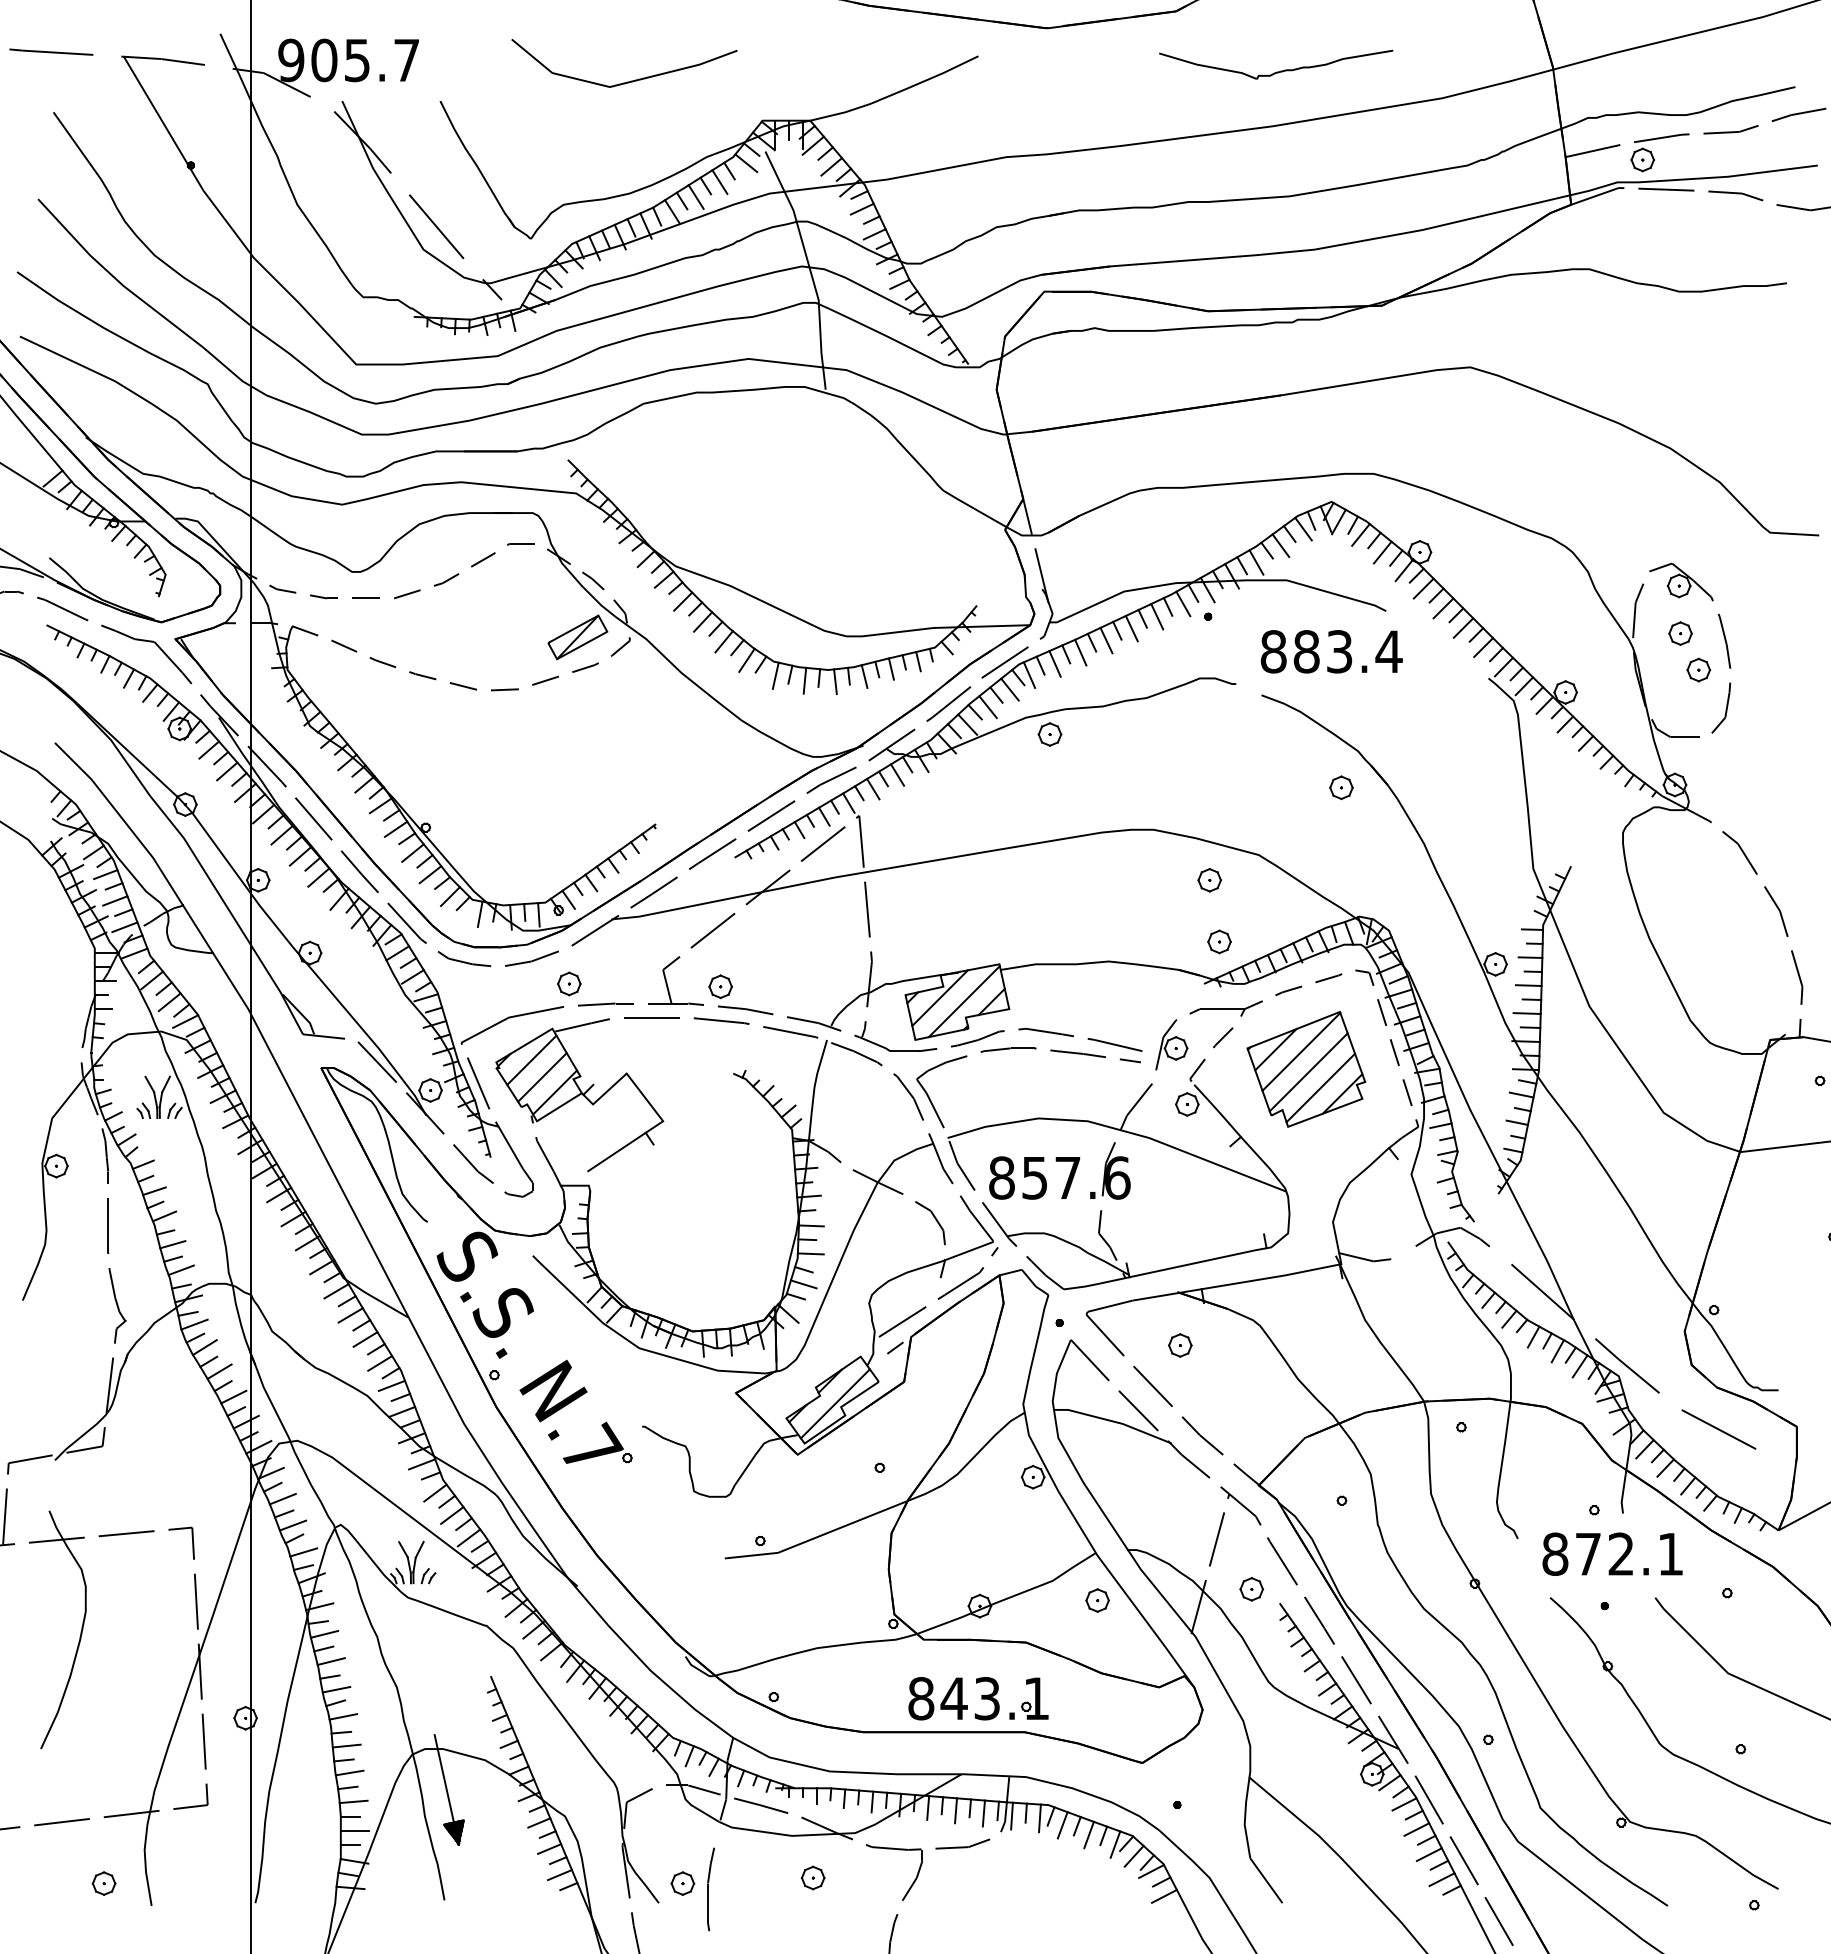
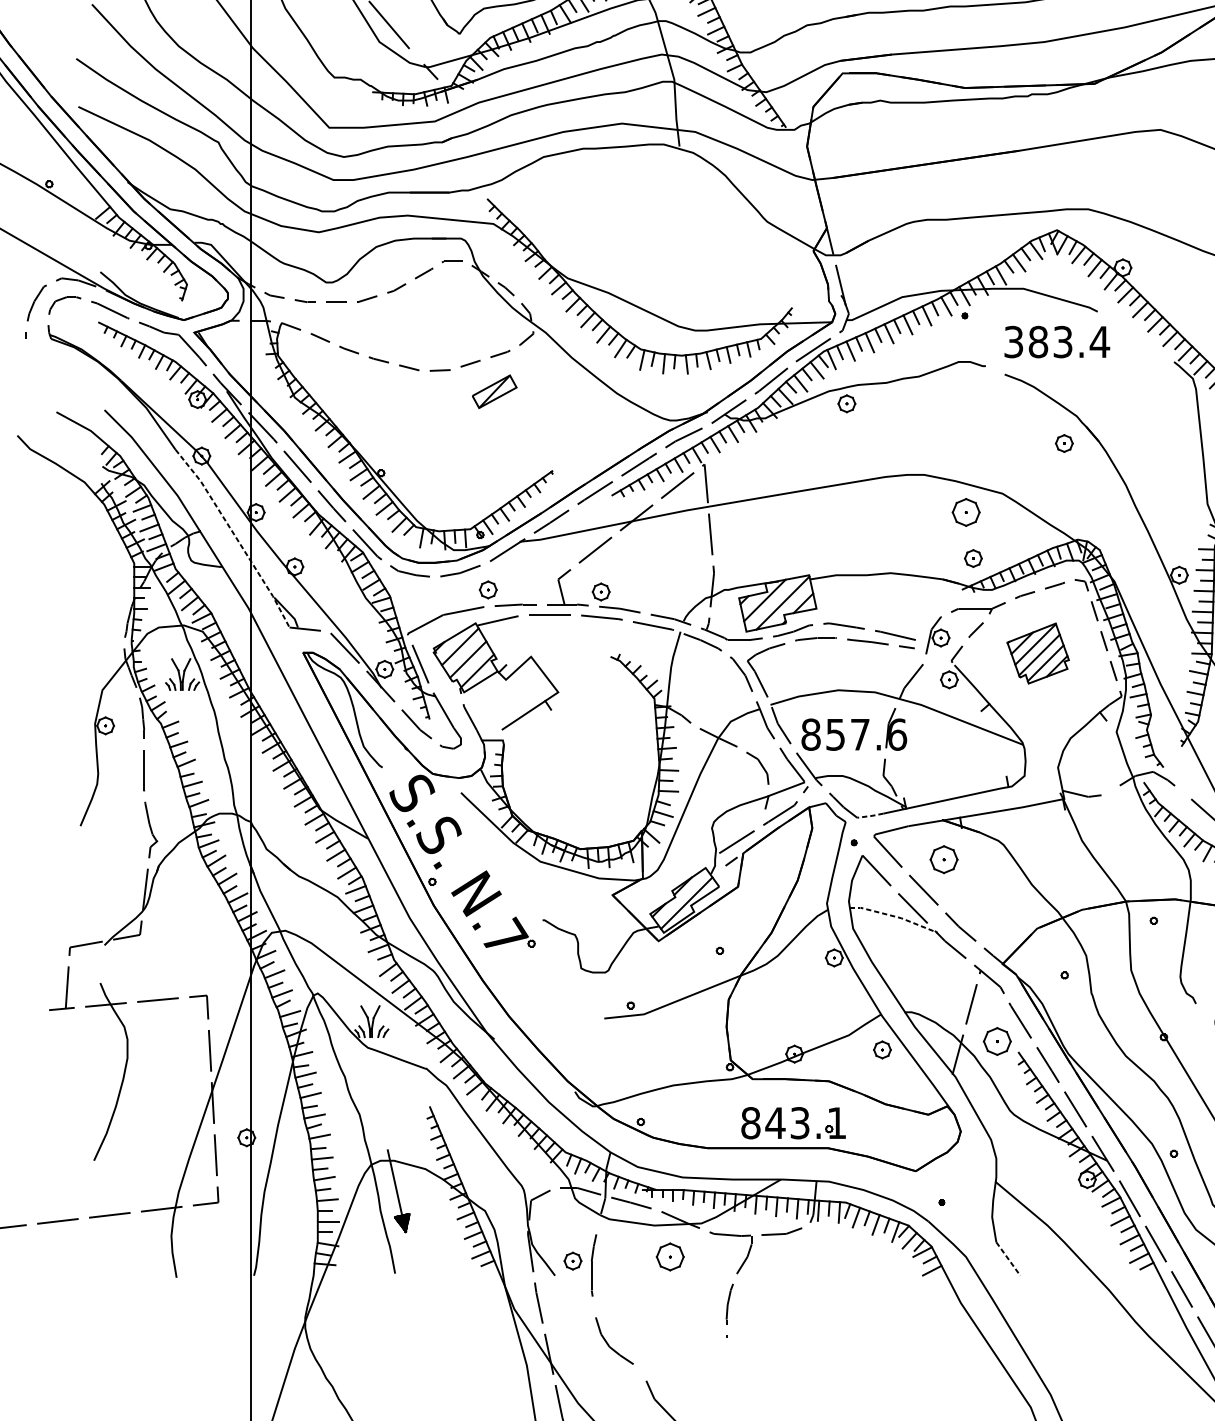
part: (577, 637) -> (494, 391), moved
text: (1273, 651) -> (1013, 341), 883.4 -> 383.4
part: (1209, 880) -> (965, 512), size x1.6
line: (230, 912) -> (235, 536), solid -> dashed
part: (1306, 1068) -> (1038, 652), size x0.7
line: (1082, 1286) -> (871, 815), solid -> dashed
part: (1180, 1345) -> (944, 859), size x1.6
line: (1114, 1421) -> (895, 916), solid -> dashed
part: (1251, 1589) -> (997, 1041), size x1.6
part: (812, 1877) -> (669, 1256), size x1.6
line: (1266, 1880) -> (1008, 1258), solid -> dashed
part: (103, 1883) -> (140, 1261), removed

